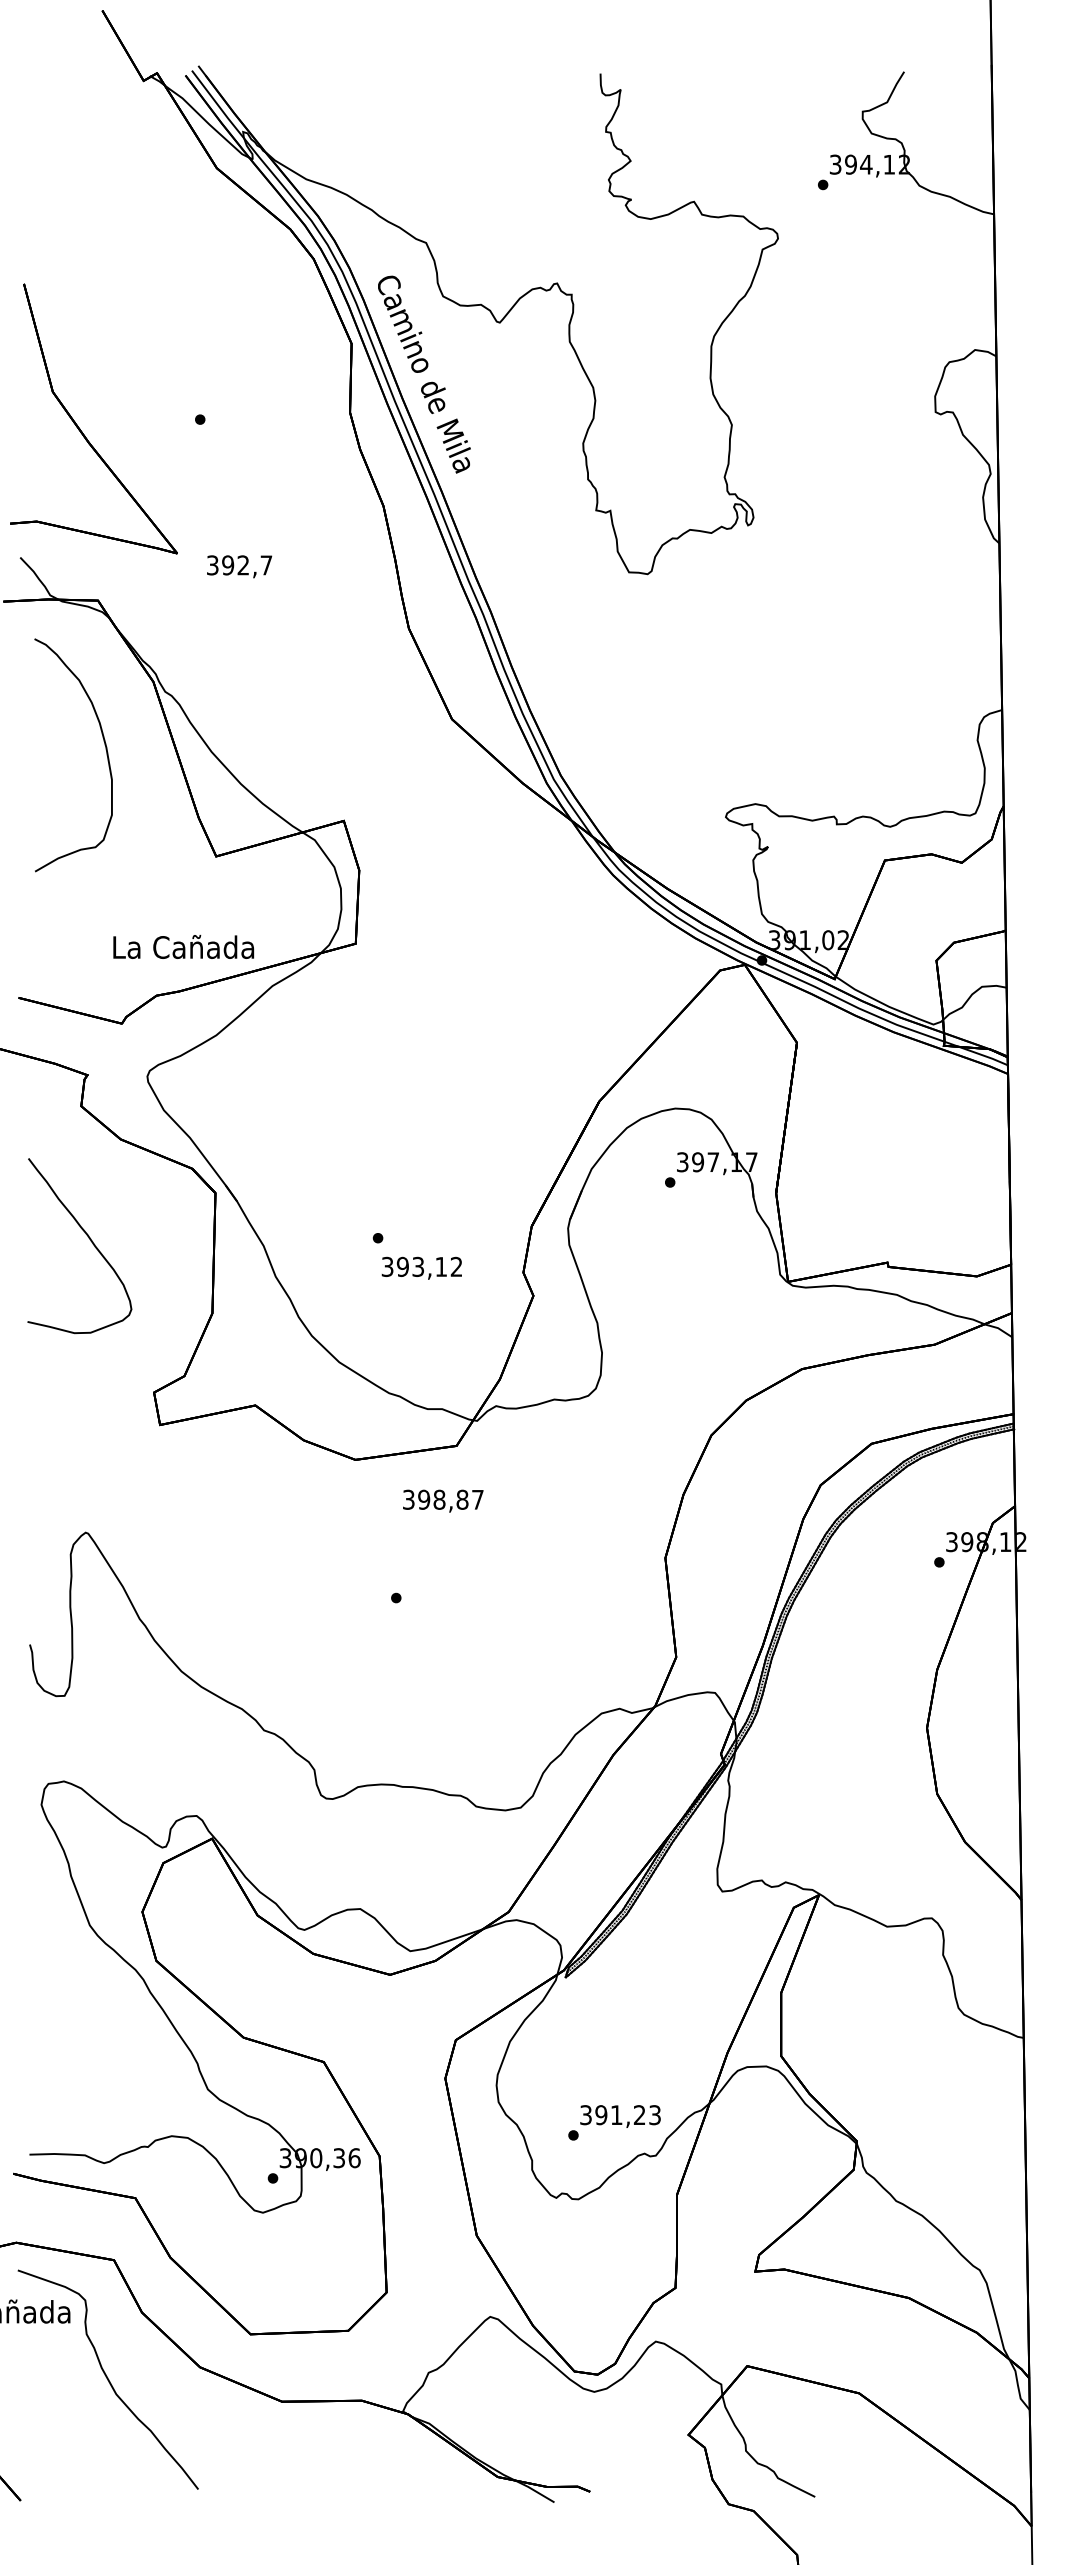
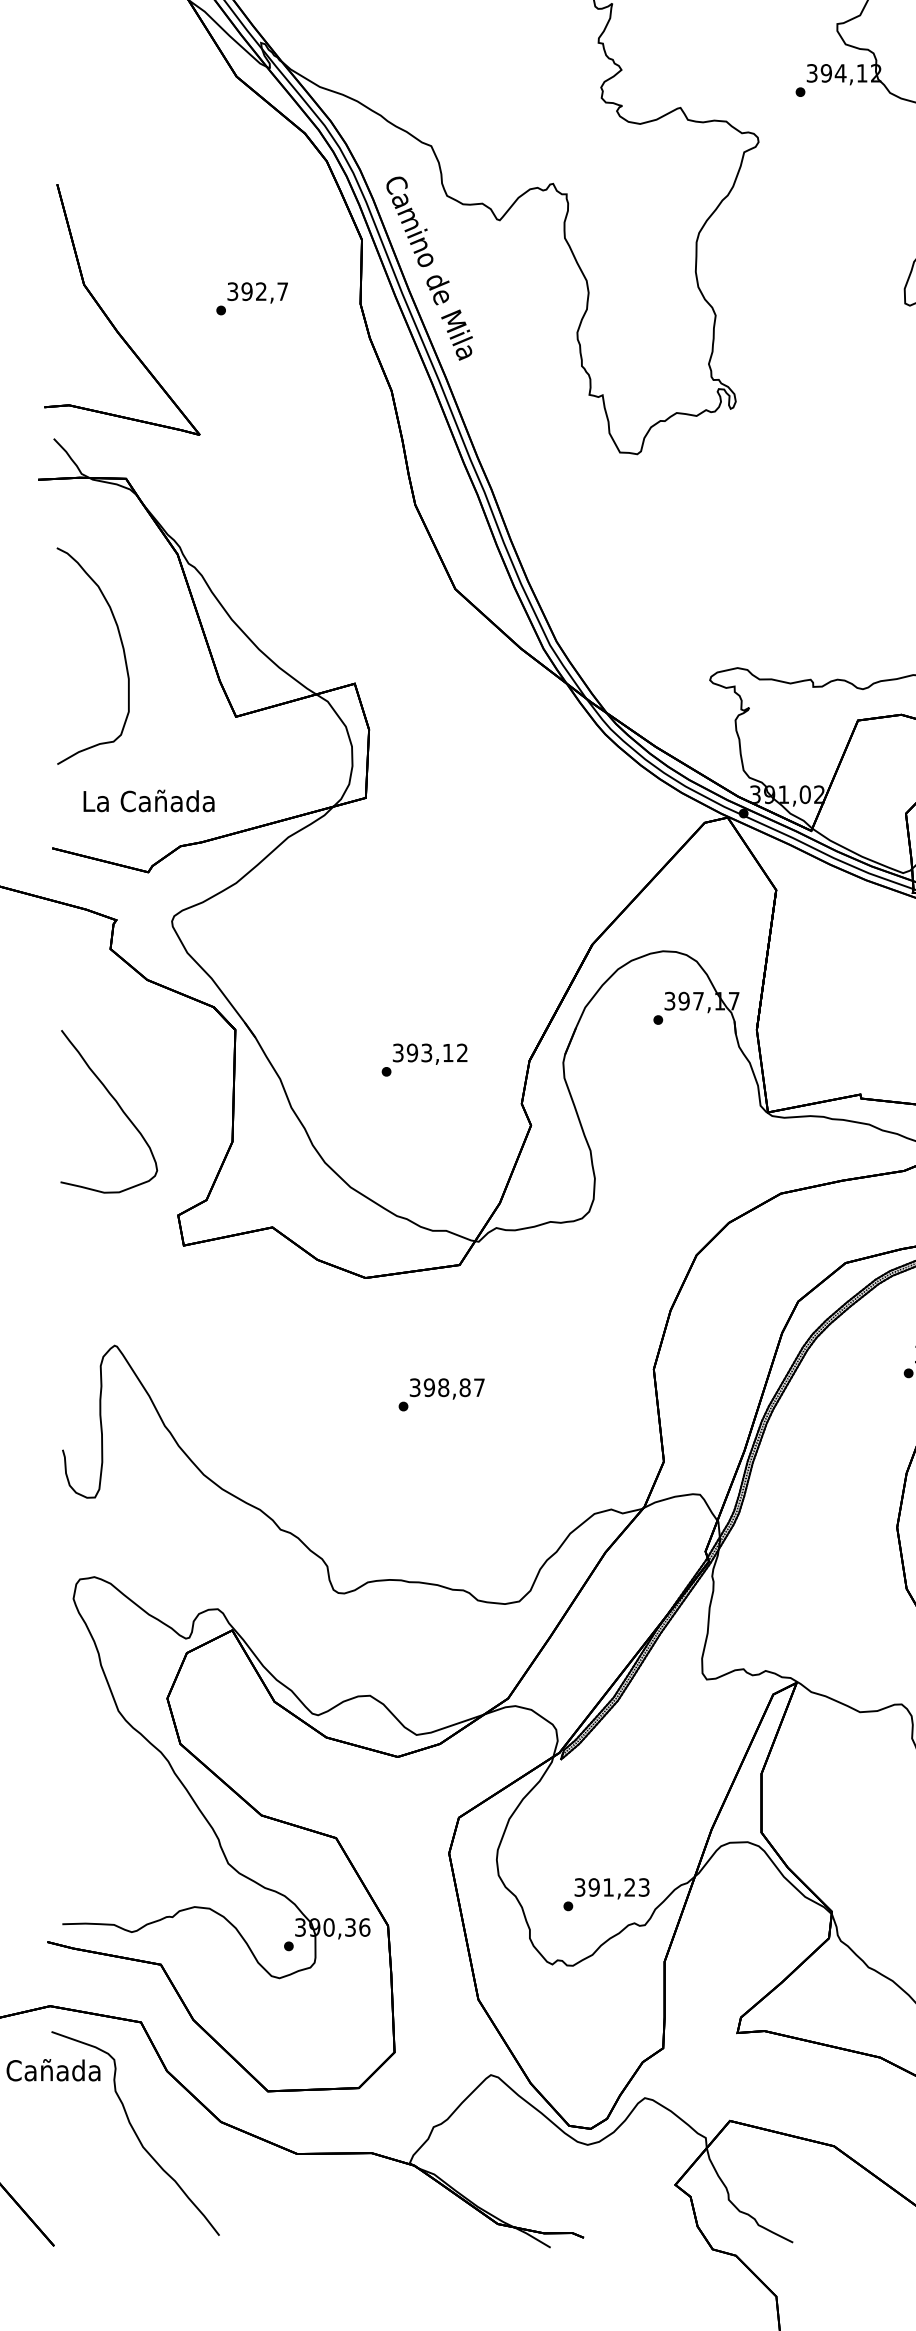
text: (239, 566) -> (257, 292), moved
part: (105, 749) -> (122, 650), moved
text: (183, 946) -> (148, 800), moved
part: (88, 1238) -> (117, 1104), moved
text: (421, 1267) -> (429, 1053), moved
text: (443, 1500) -> (447, 1388), moved

